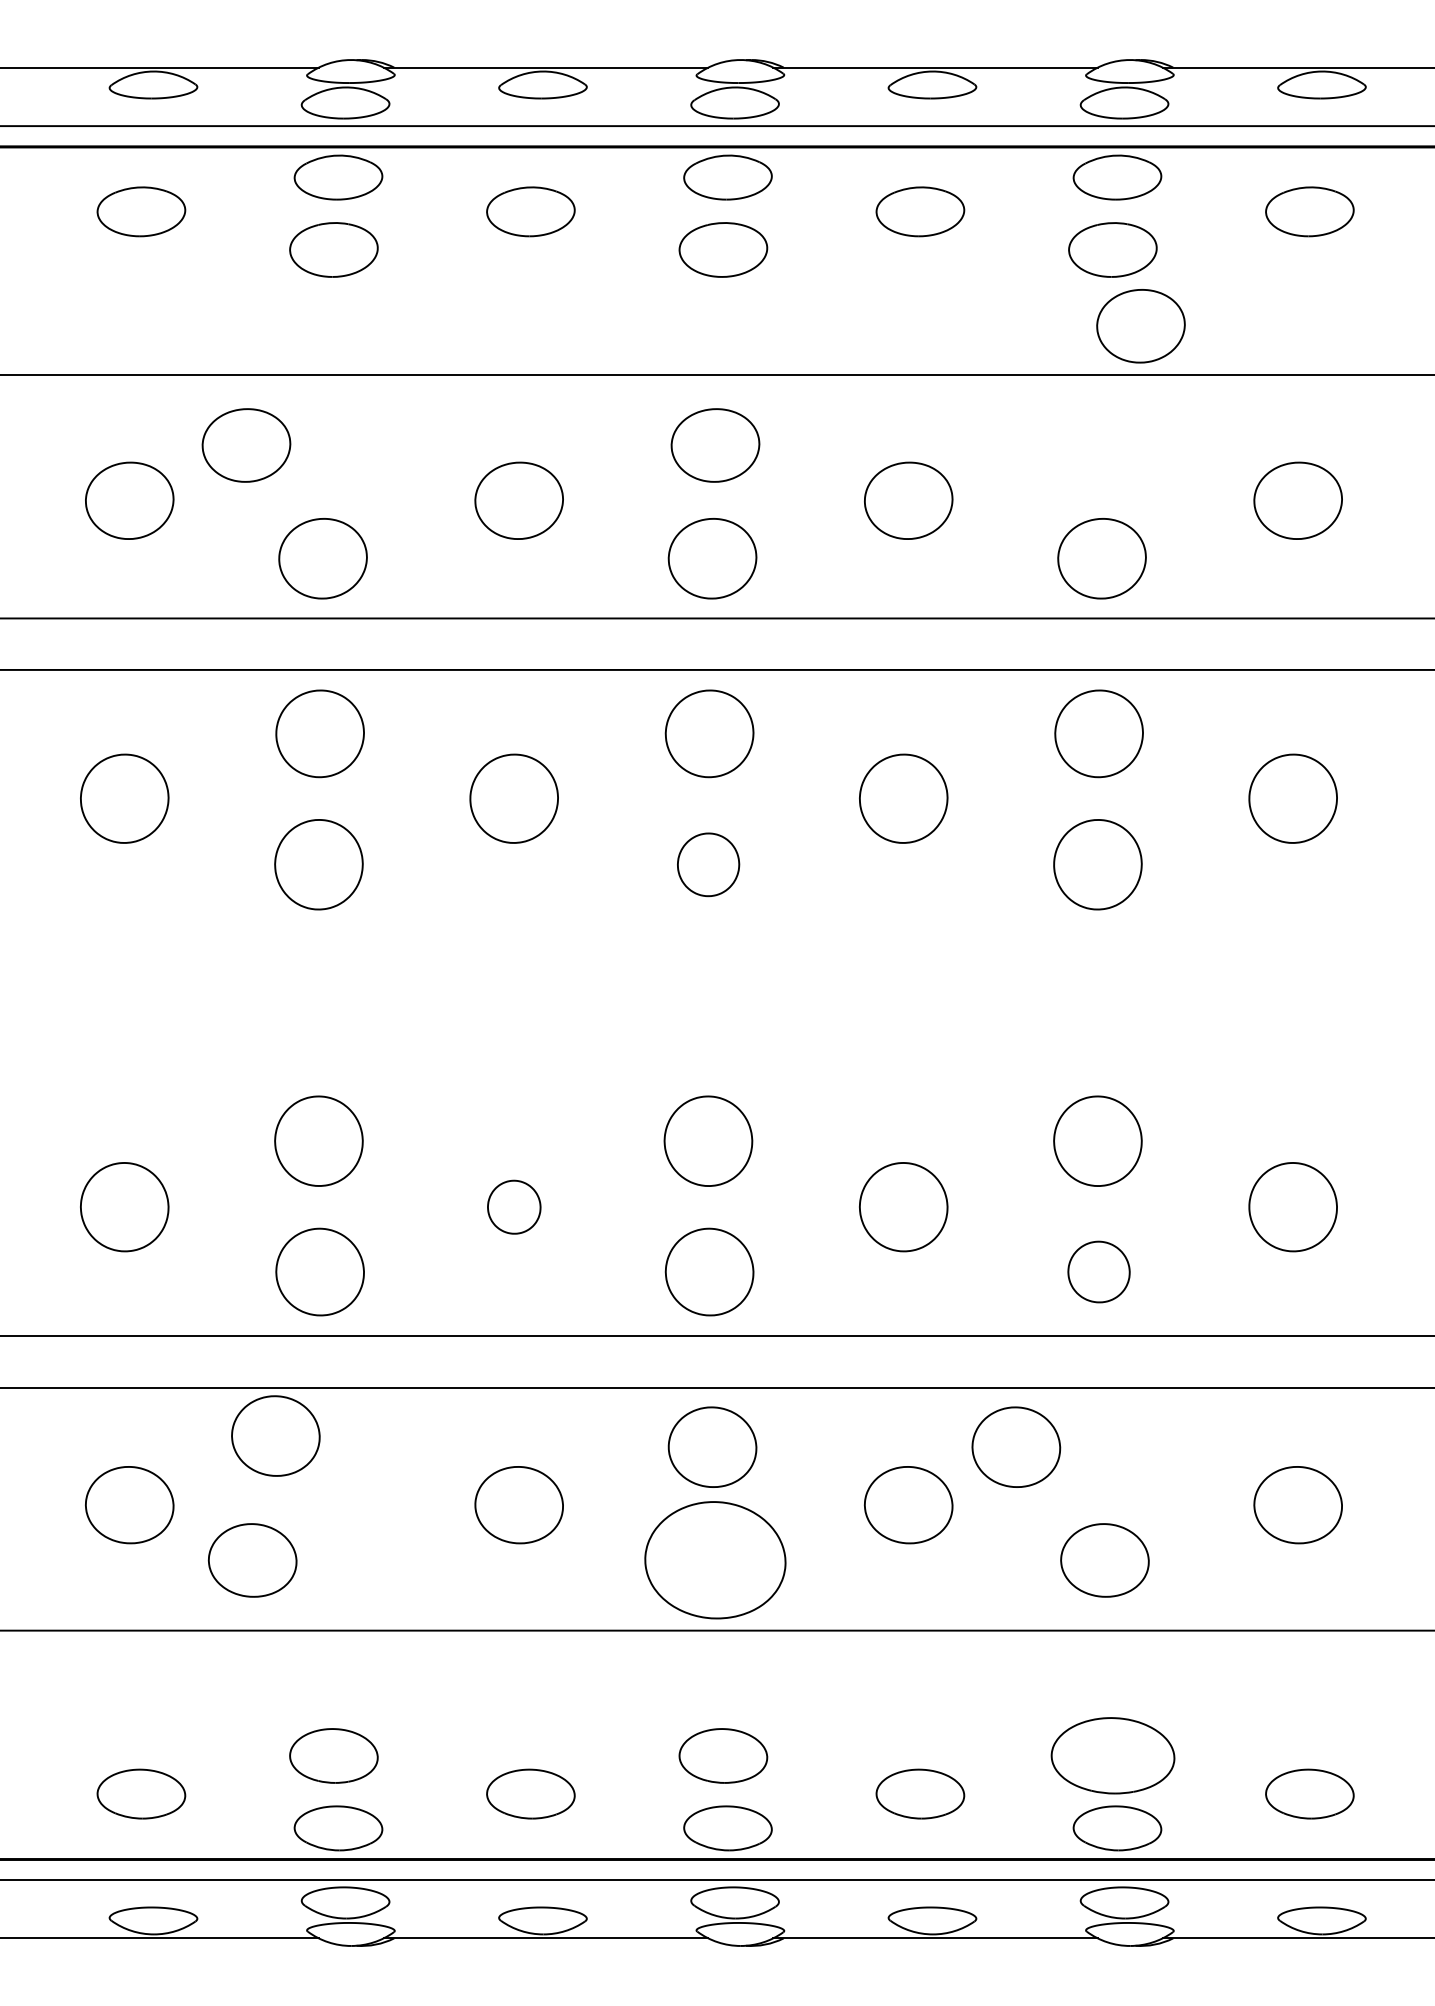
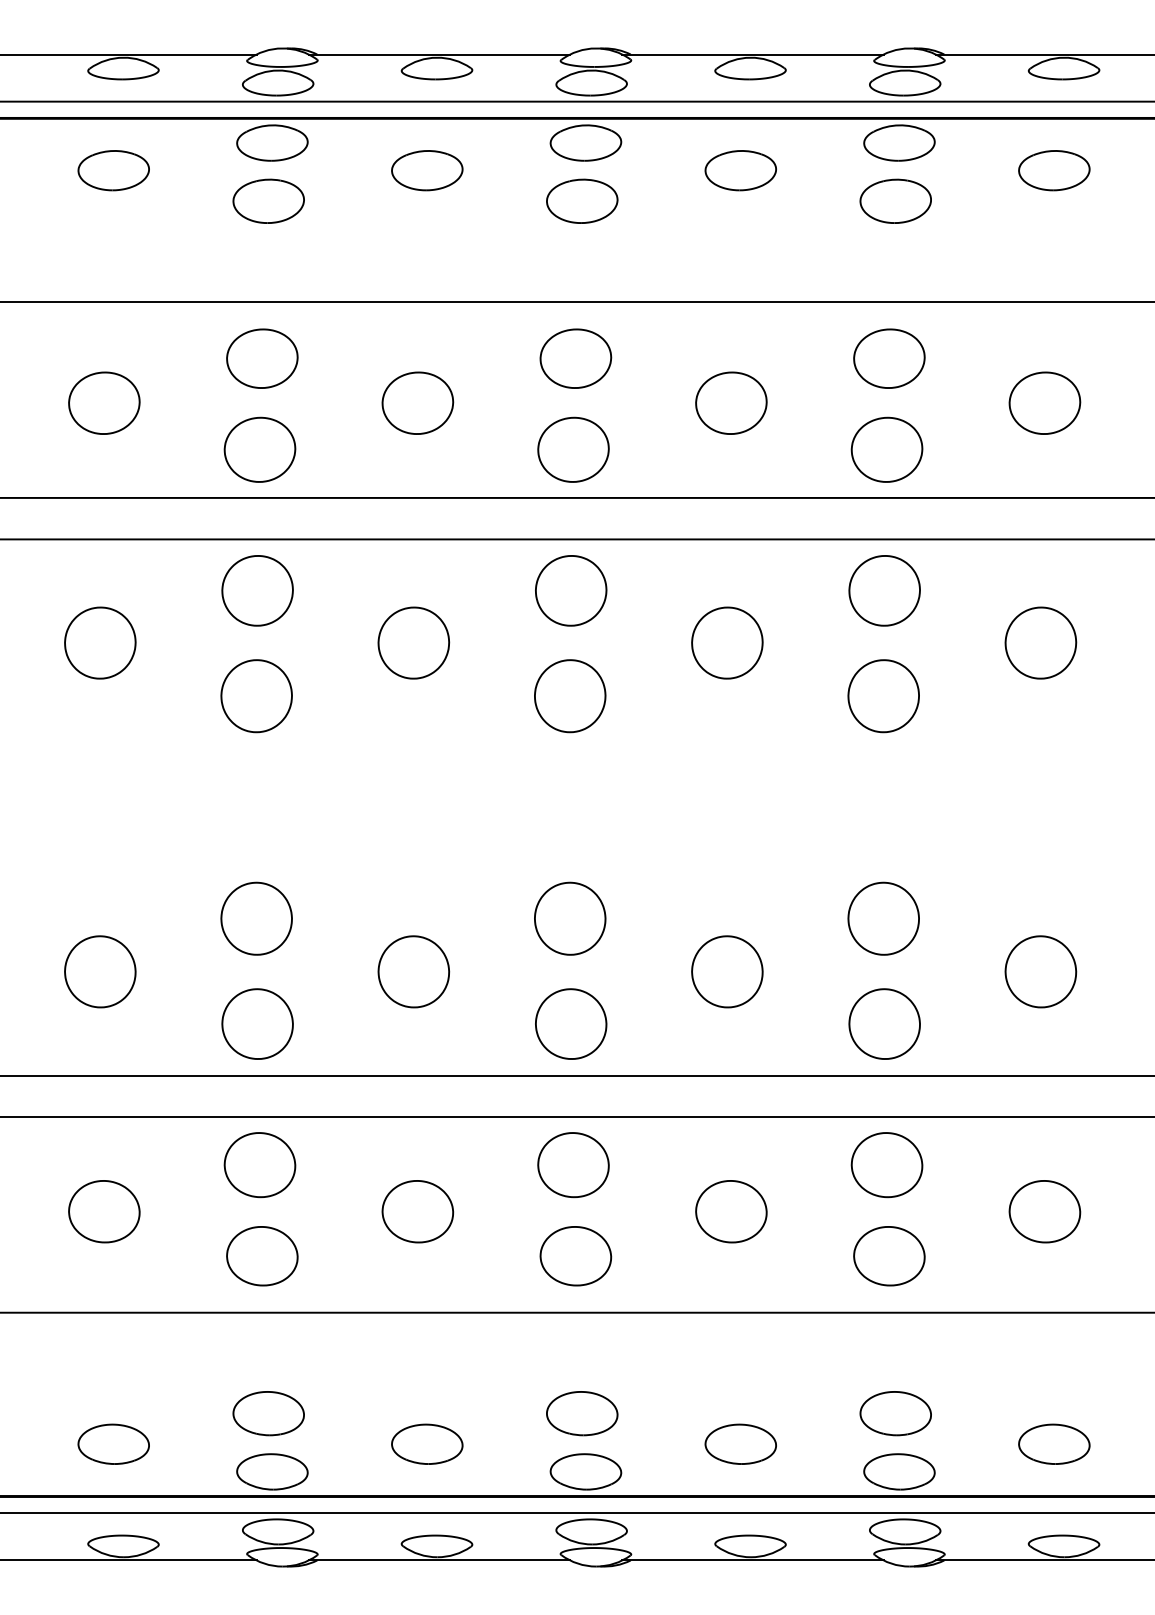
part: (1141, 325) -> (889, 358), moved
part: (246, 445) -> (262, 358), moved
part: (708, 865) -> (570, 696), size x1.43
part: (513, 1206) -> (413, 971), size x1.67
part: (1098, 1271) -> (884, 1023), size x1.43
part: (275, 1436) -> (259, 1165), moved
part: (1015, 1447) -> (886, 1165), moved
part: (252, 1560) -> (262, 1256), moved
part: (715, 1560) -> (575, 1256), size x0.62
part: (1112, 1755) -> (895, 1413), size x0.71

